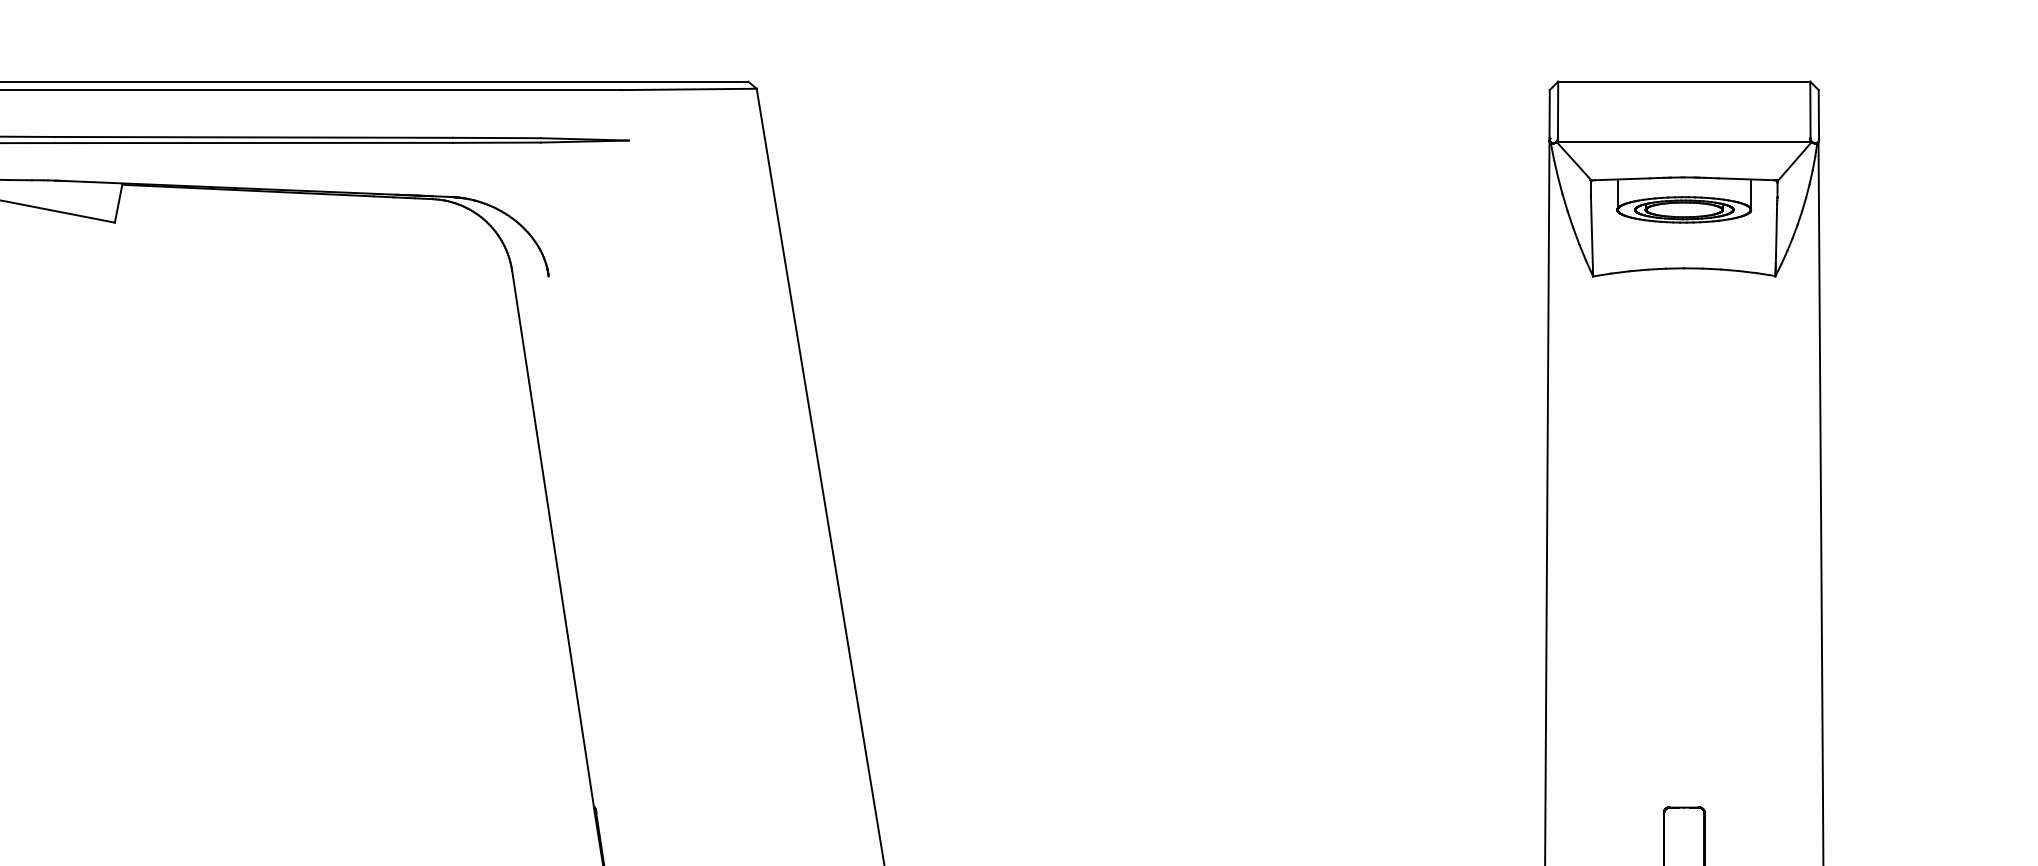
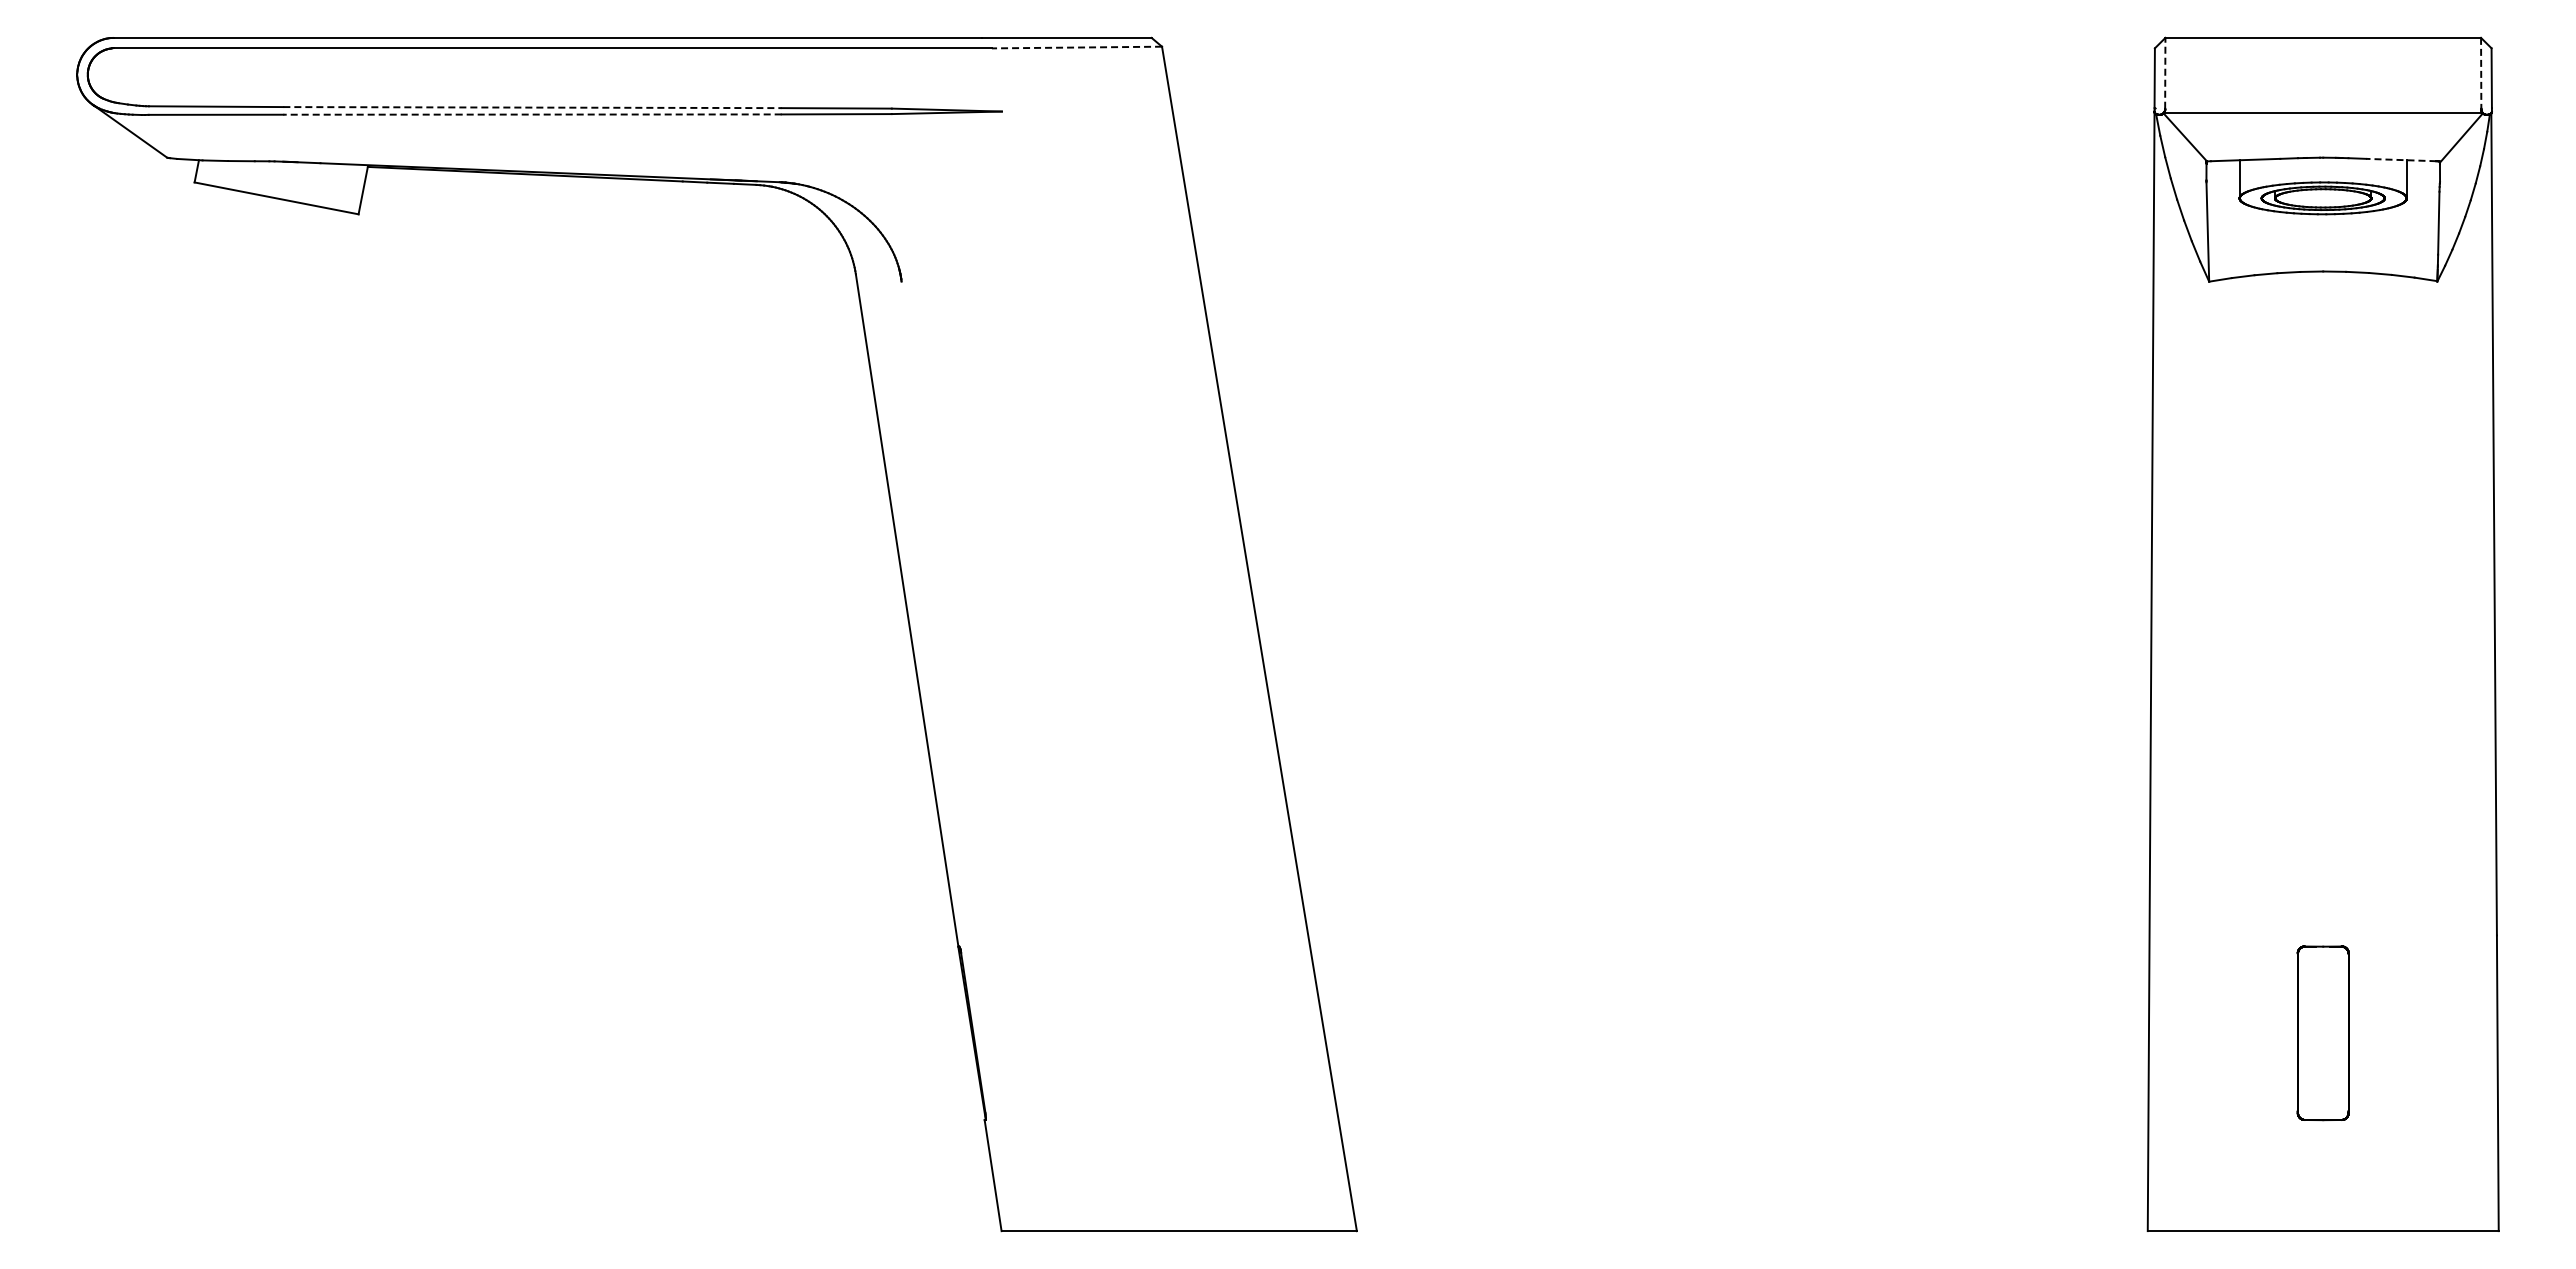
line: (688, 89) -> (1076, 47), solid -> dashed
line: (1558, 109) -> (2165, 72), solid -> dashed
line: (1810, 110) -> (2481, 73), solid -> dashed
line: (254, 137) -> (533, 107), solid -> dashed
line: (253, 142) -> (532, 114), solid -> dashed
line: (1745, 179) -> (2400, 160), solid -> dashed

